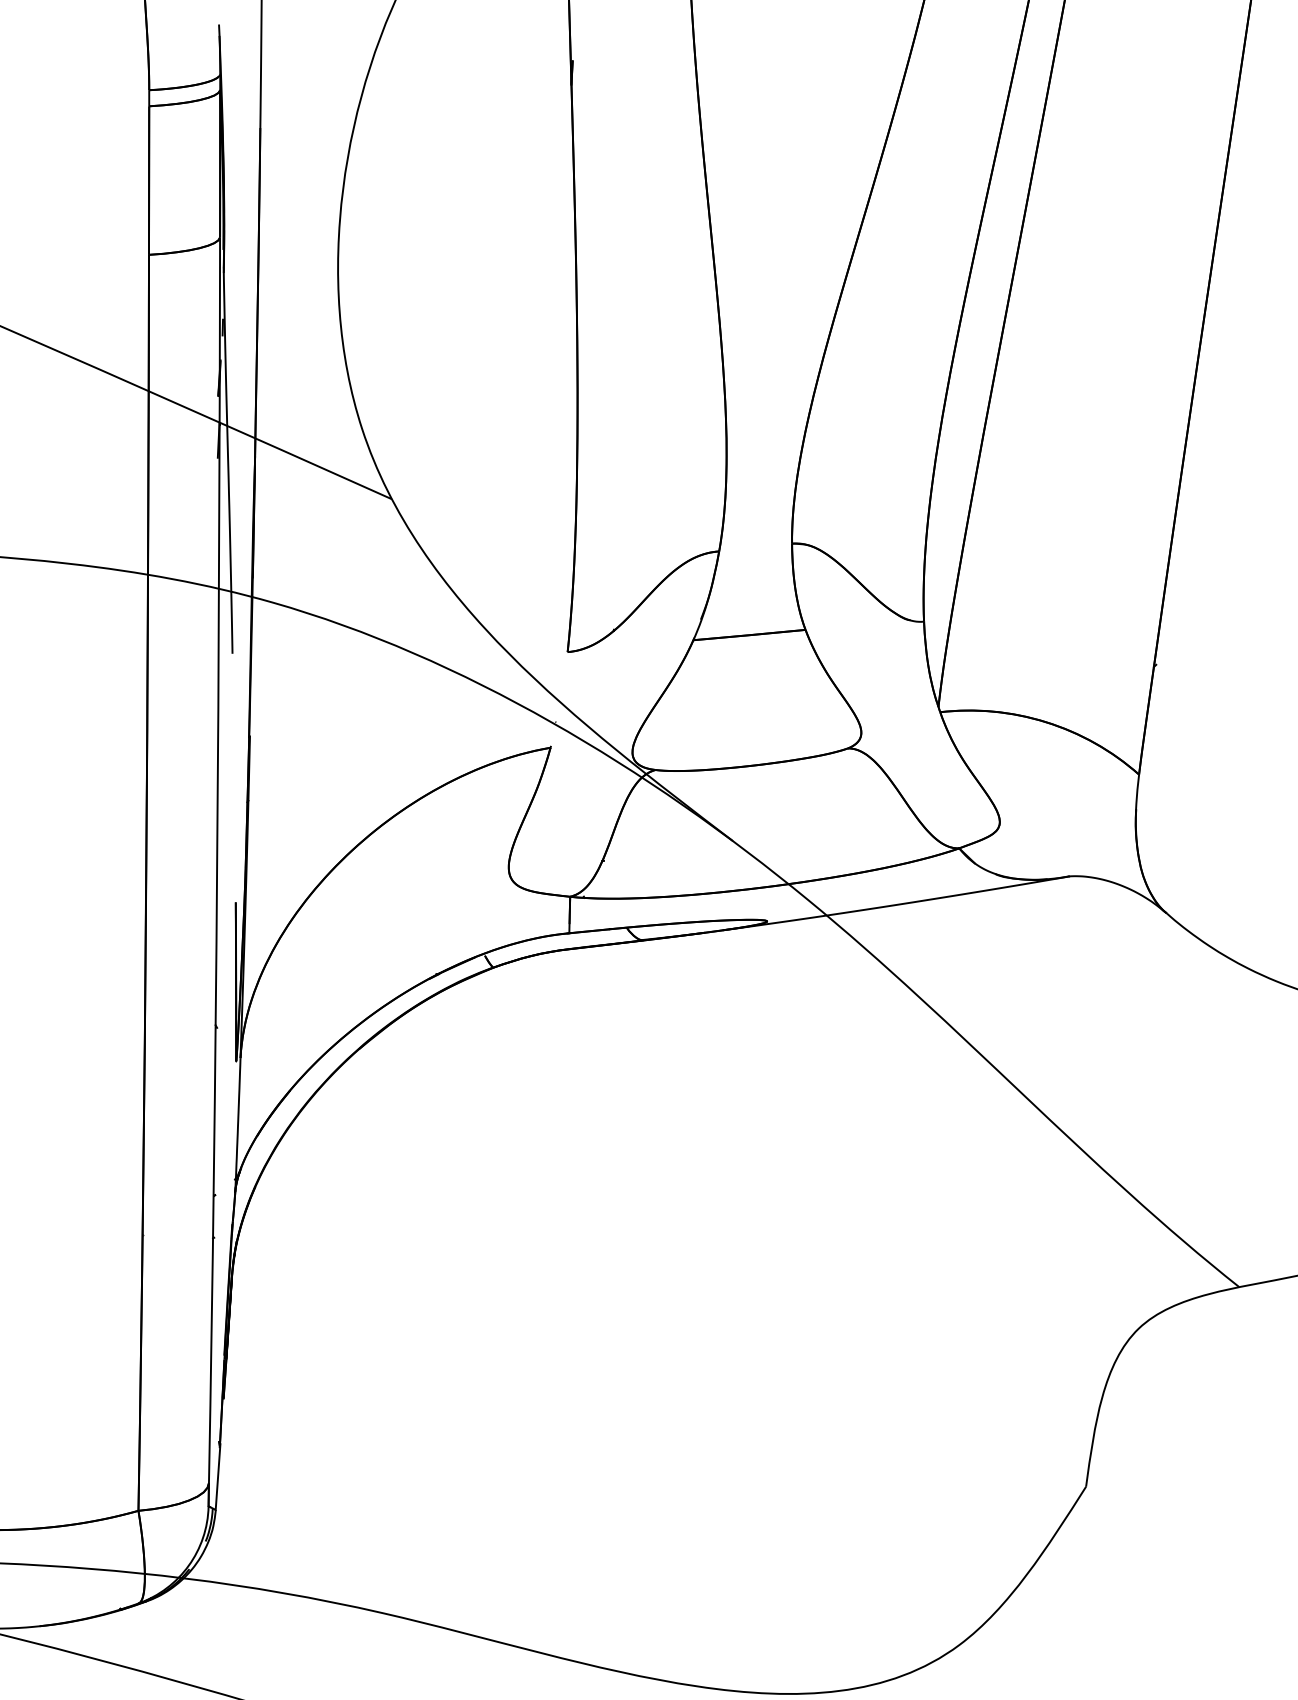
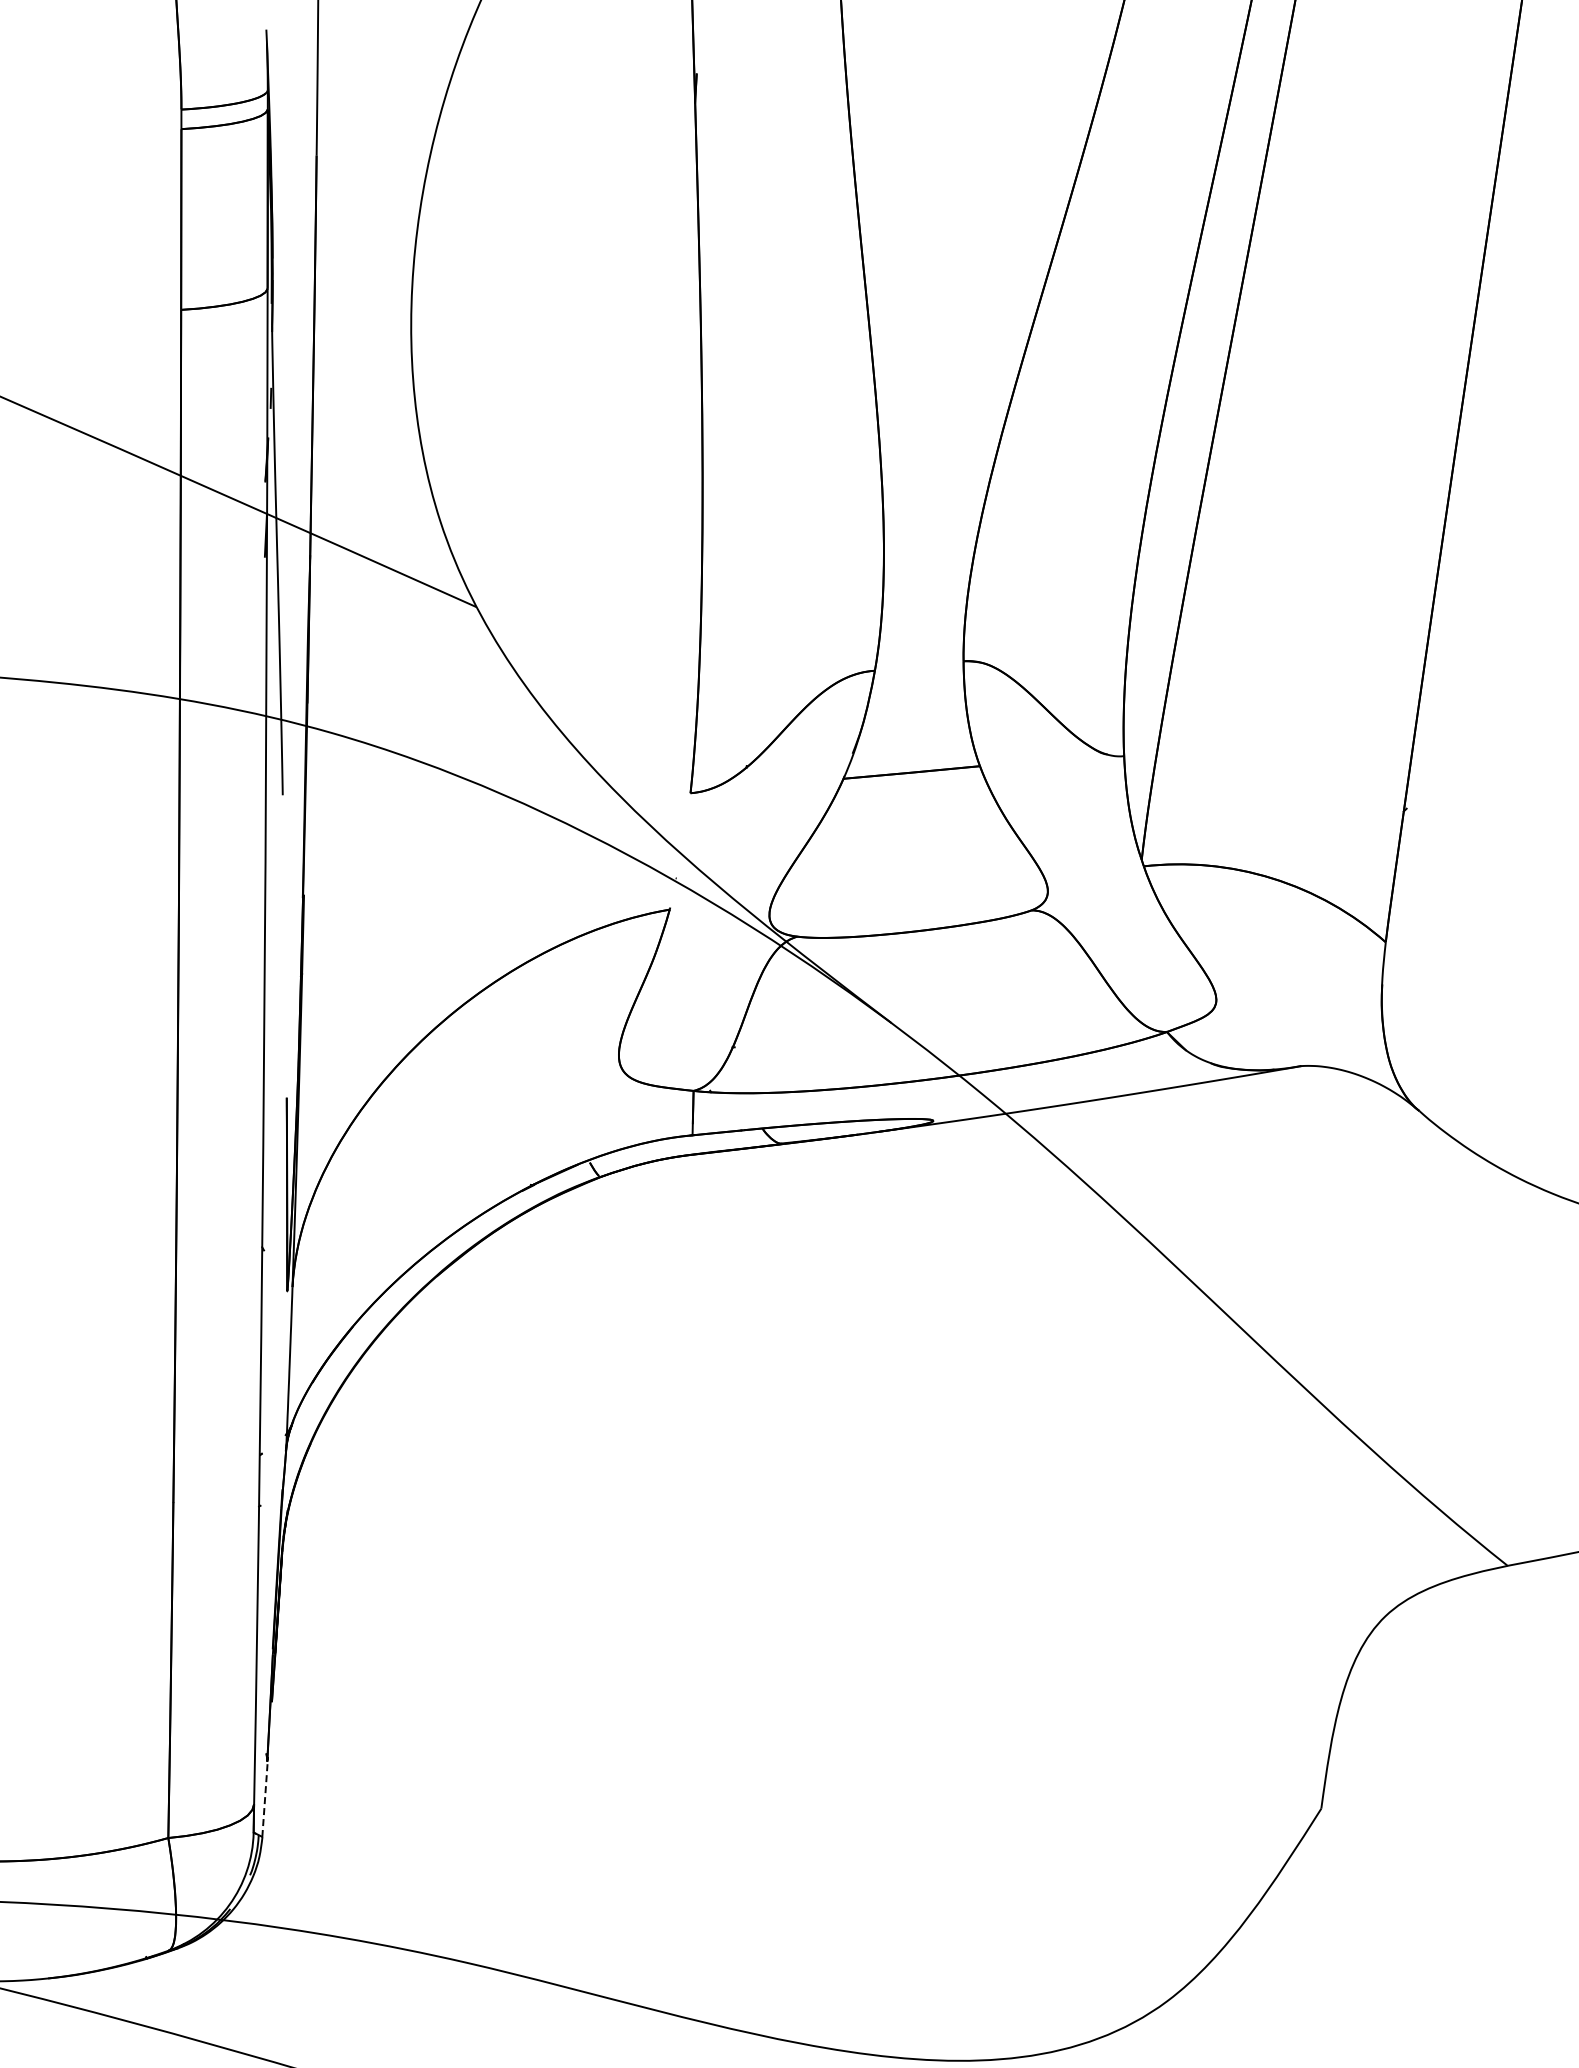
line: (218, 1476) -> (265, 1796), solid -> dashed

